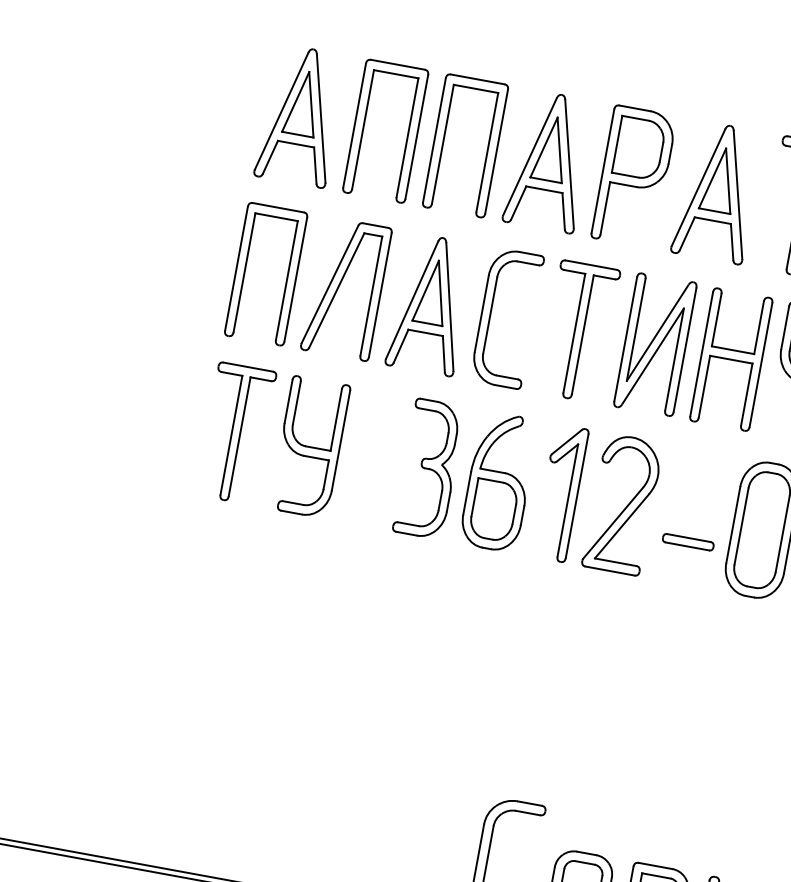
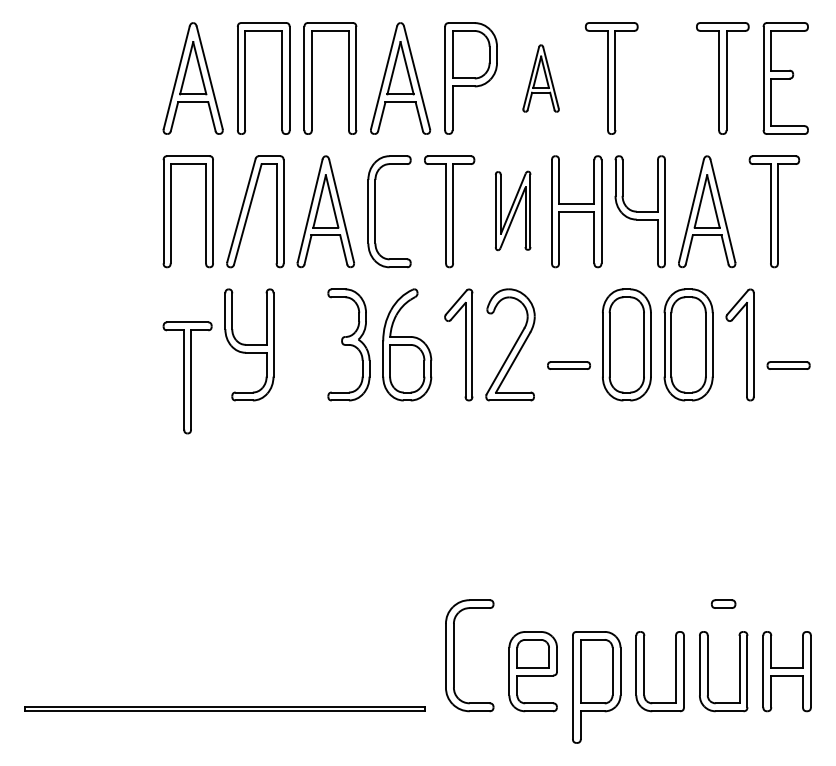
part: (717, 192) -> (540, 78), size x0.6
part: (654, 344) -> (512, 210), size x0.7
part: (235, 433) -> (187, 377), moved

